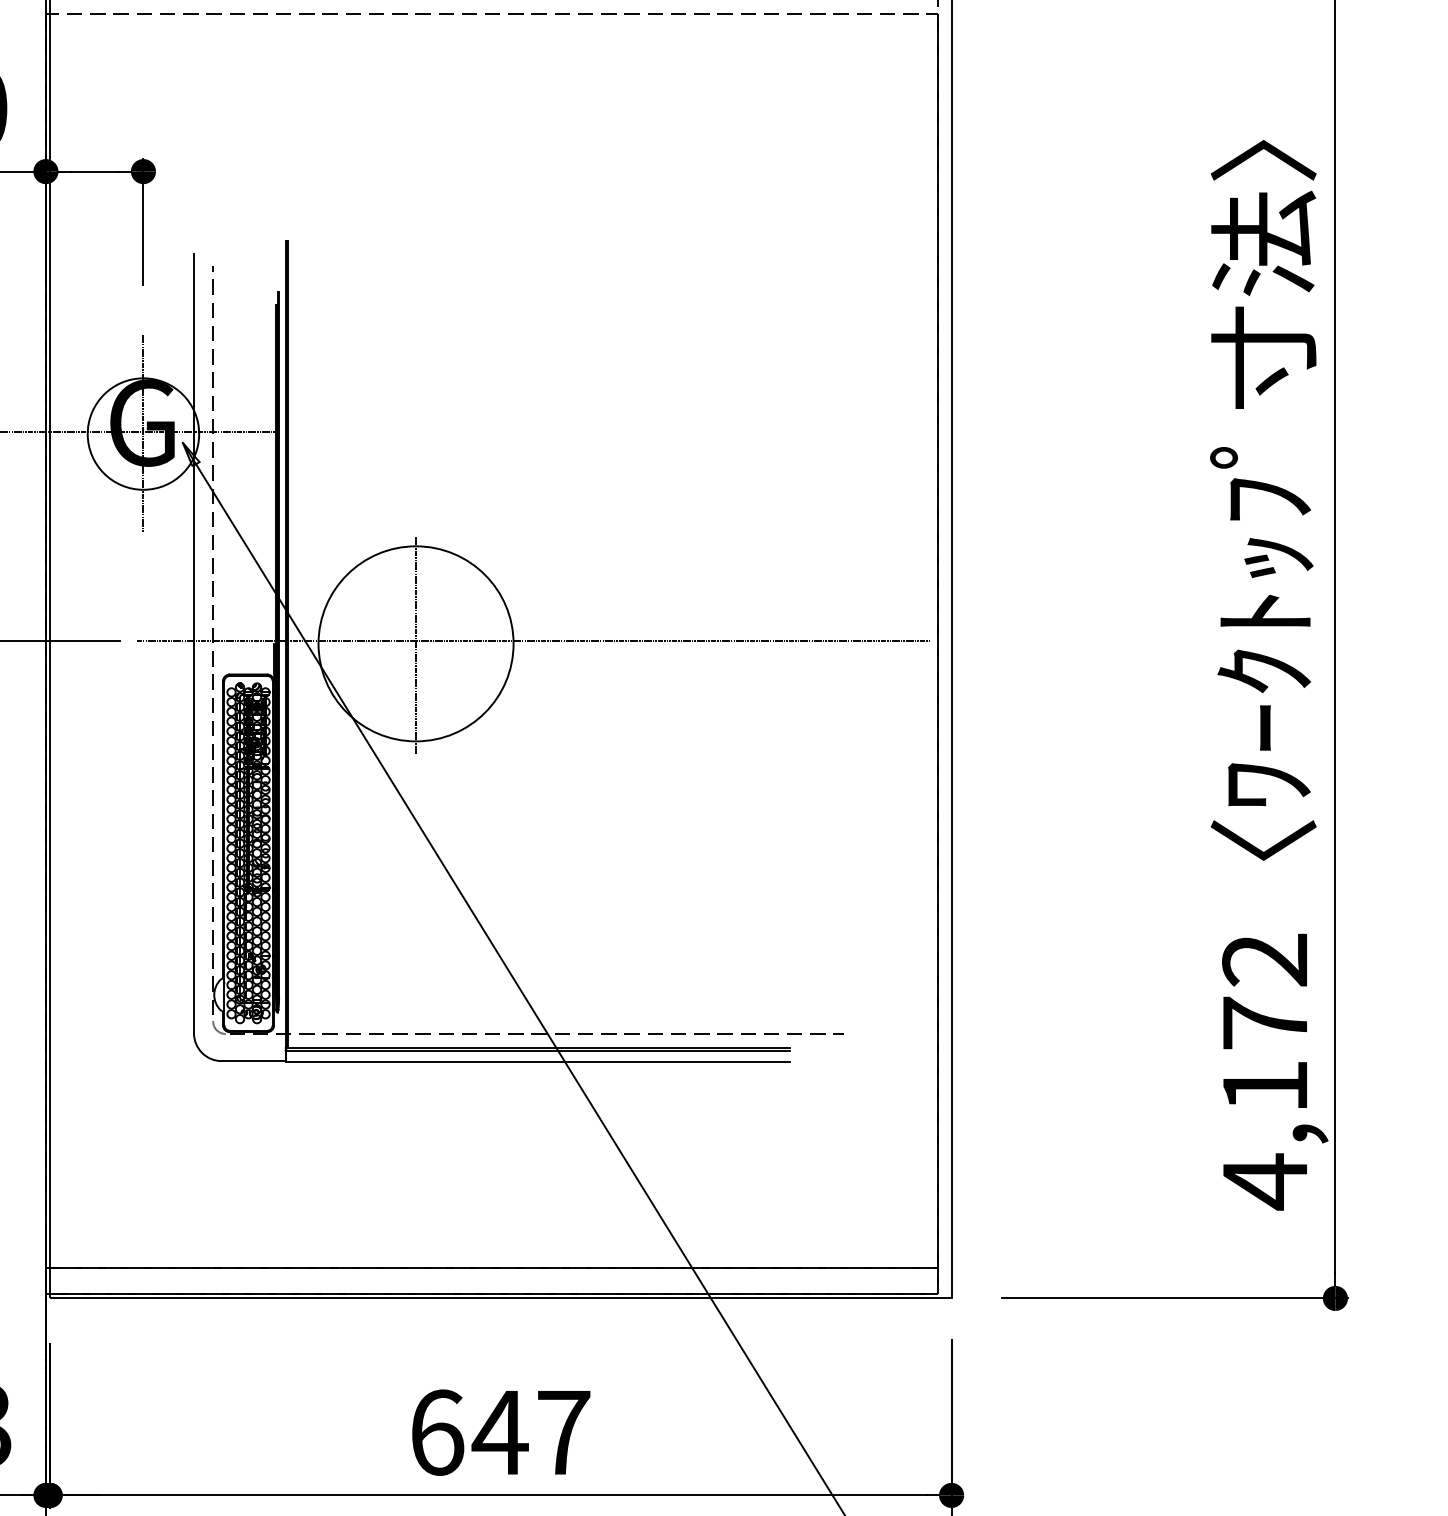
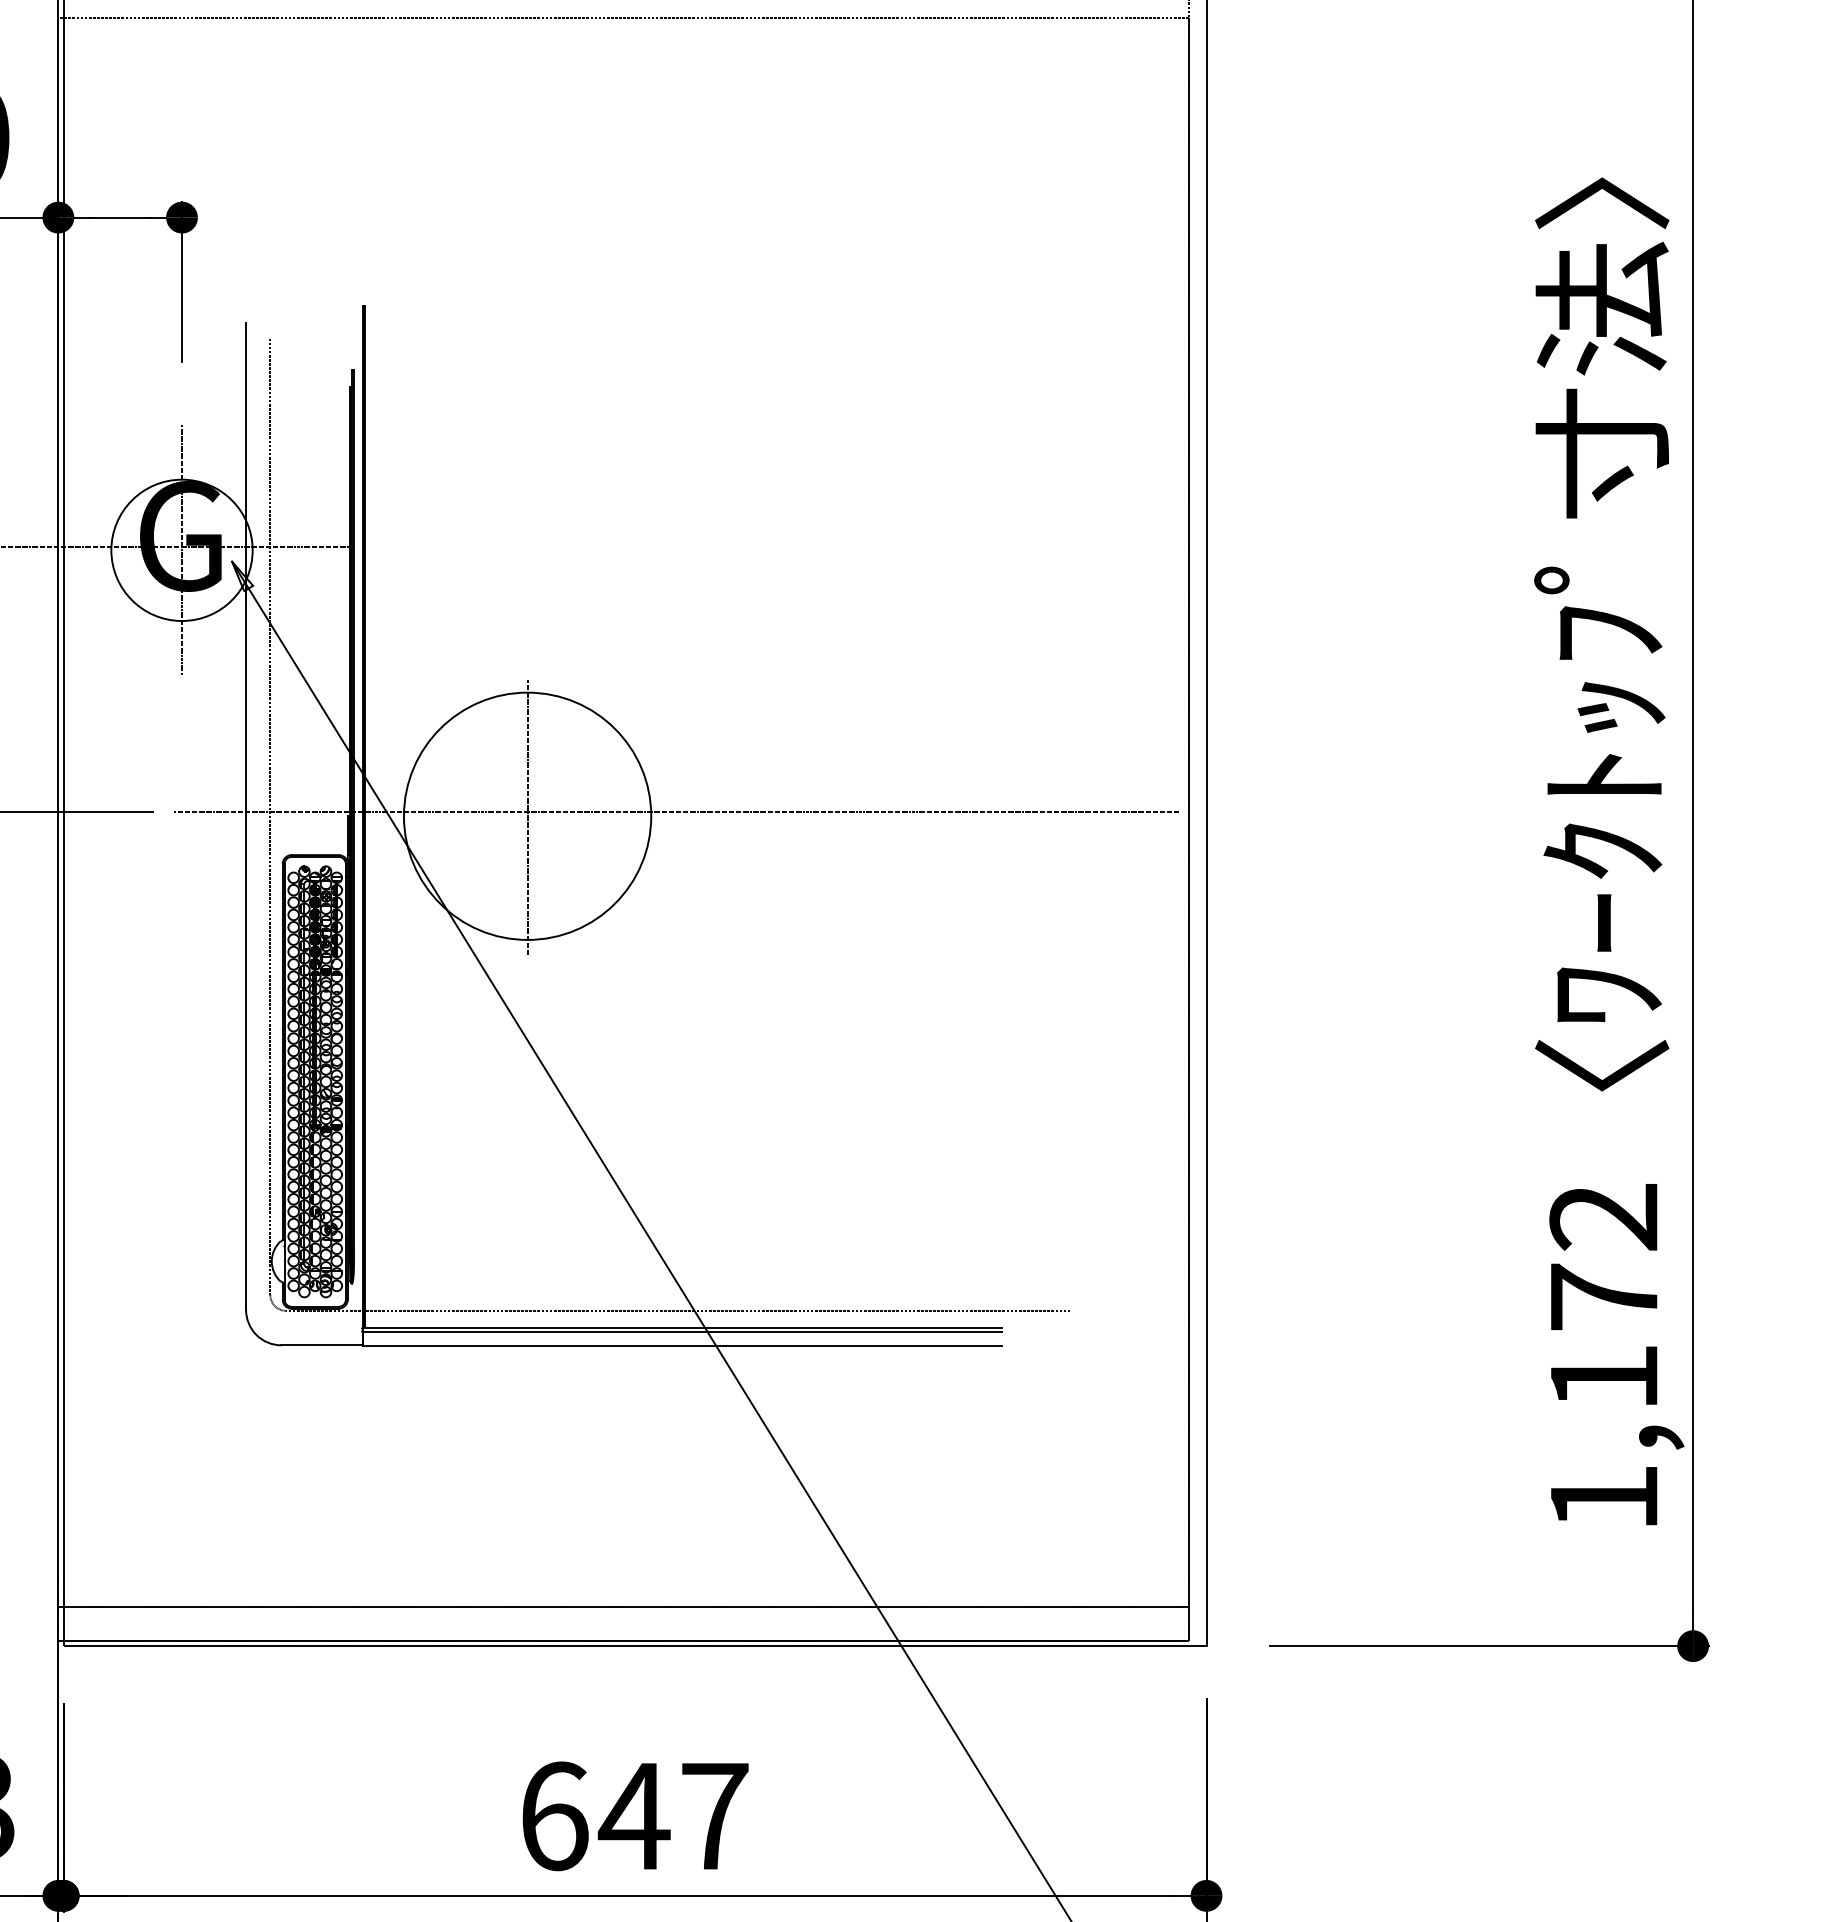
text: (1265, 1181) -> (1604, 1498), 4,172 -> 1,172

